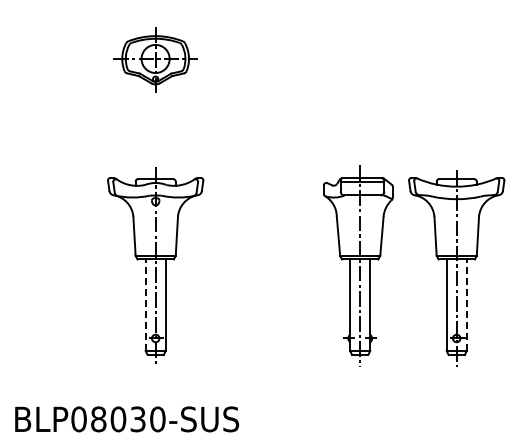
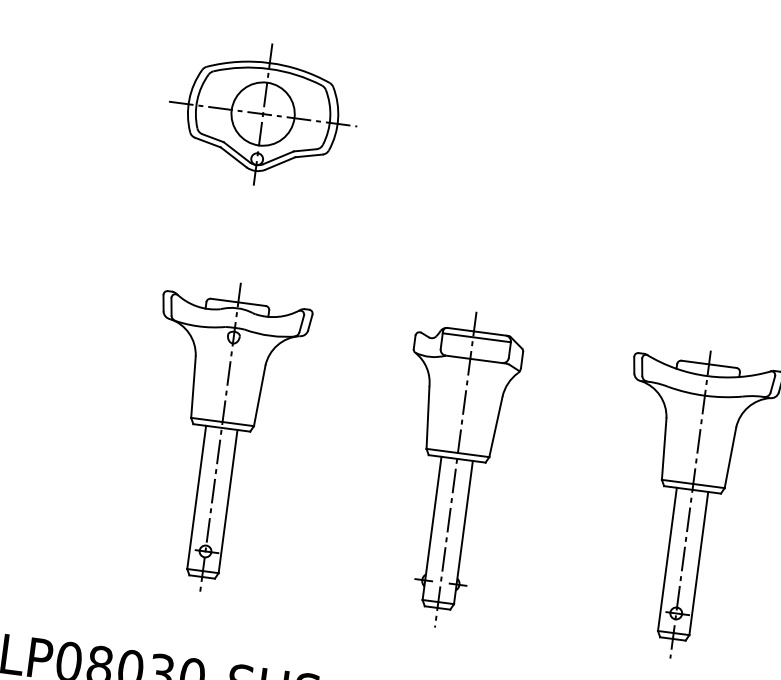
part: (155, 59) -> (262, 115), size x1.43
part: (358, 265) -> (453, 467), moved
line: (145, 305) -> (196, 497), dashed -> solid
line: (466, 305) -> (698, 563), dashed -> solid

